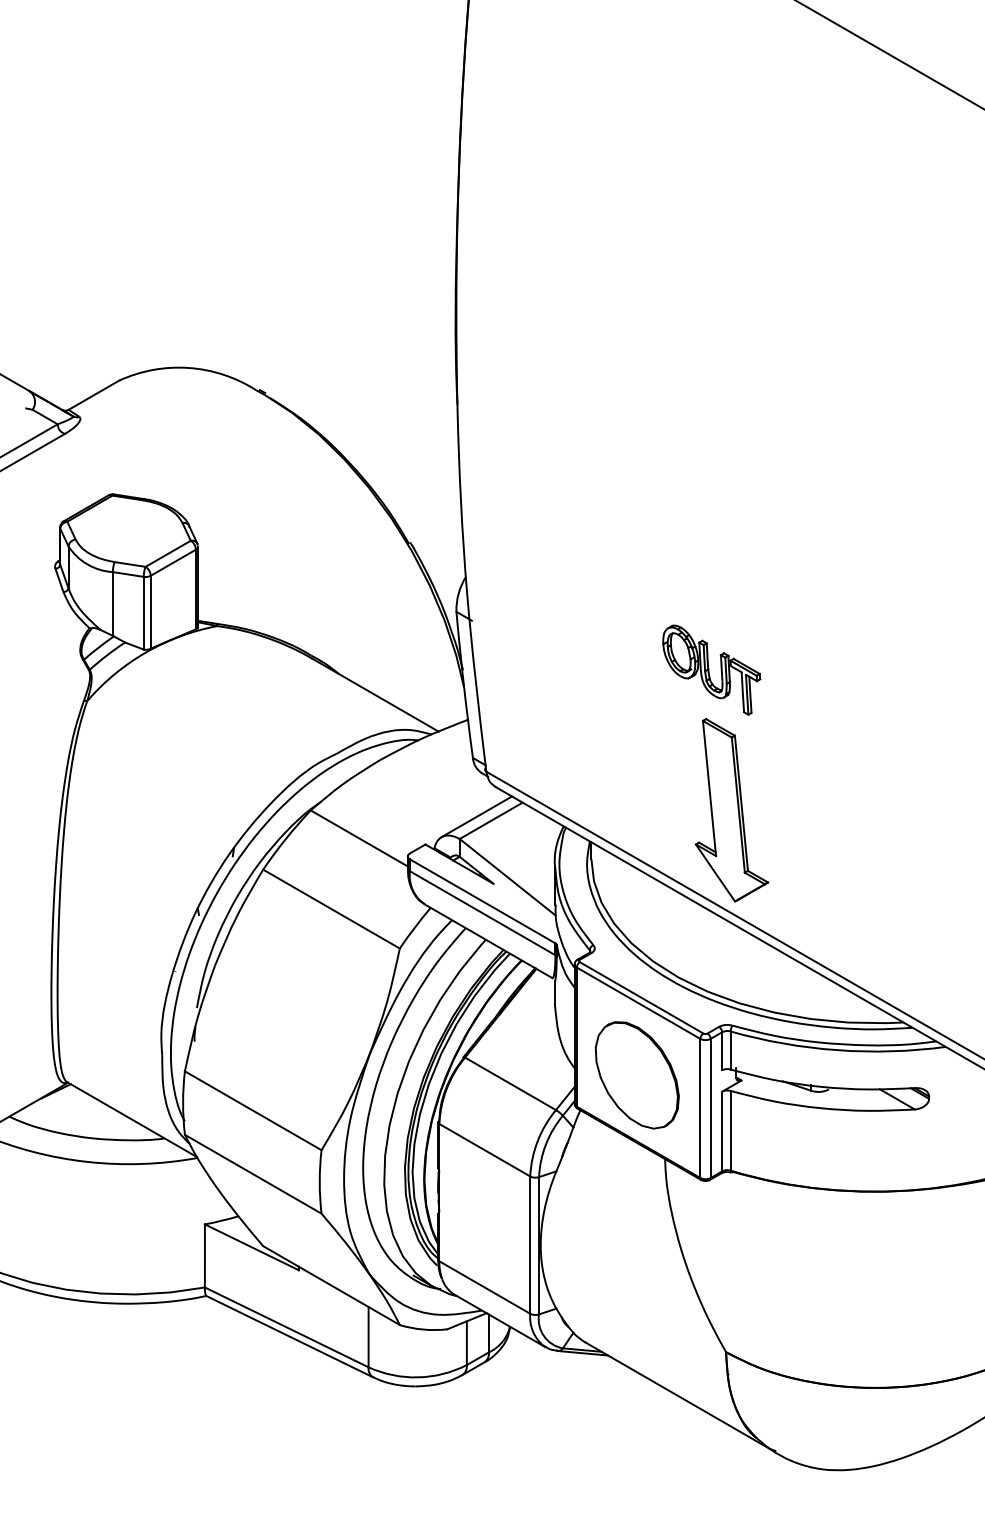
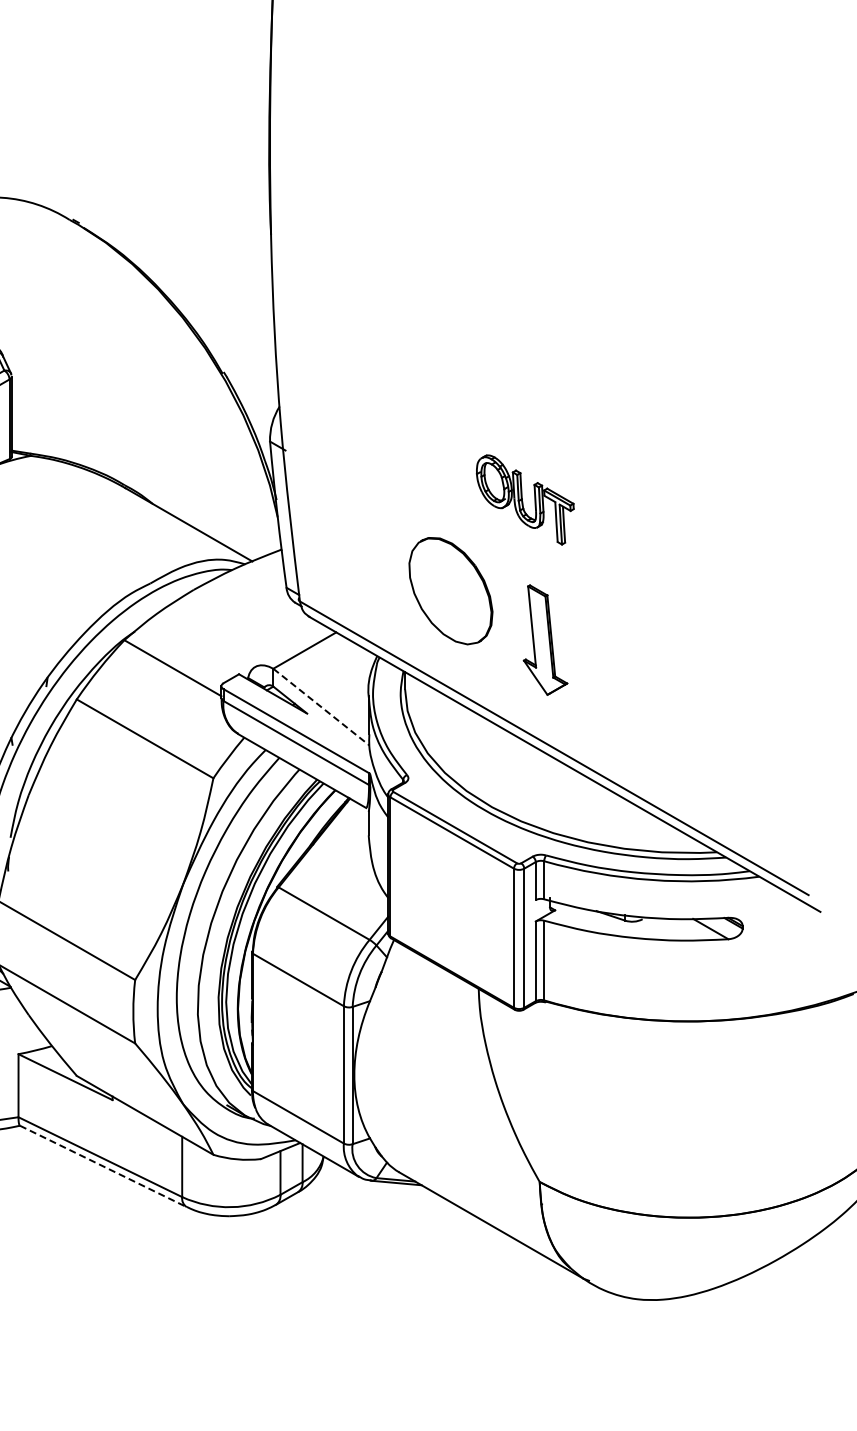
part: (731, 810) -> (545, 640), size x0.6
line: (476, 816) -> (290, 646), removed
line: (508, 877) -> (322, 707), solid -> dashed
part: (636, 1075) -> (450, 591), moved
line: (289, 1336) -> (103, 1166), solid -> dashed

